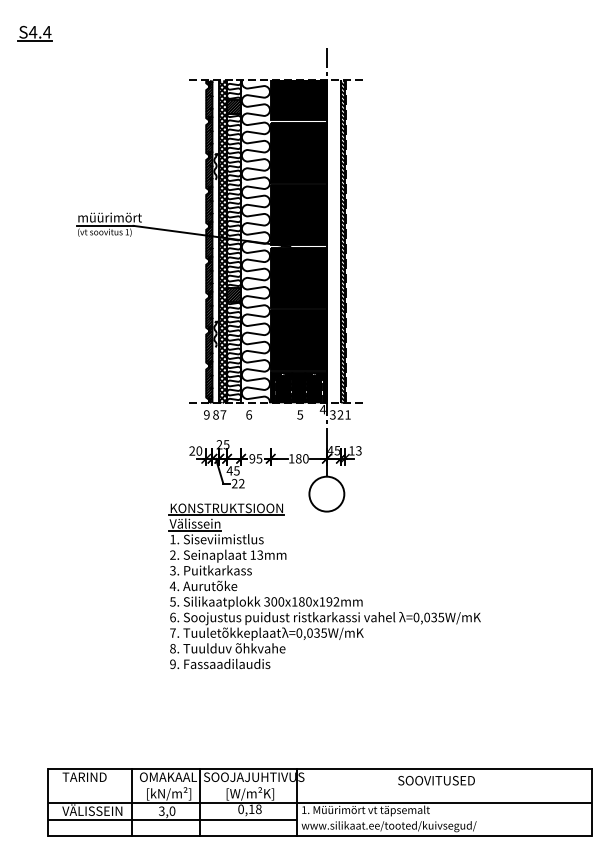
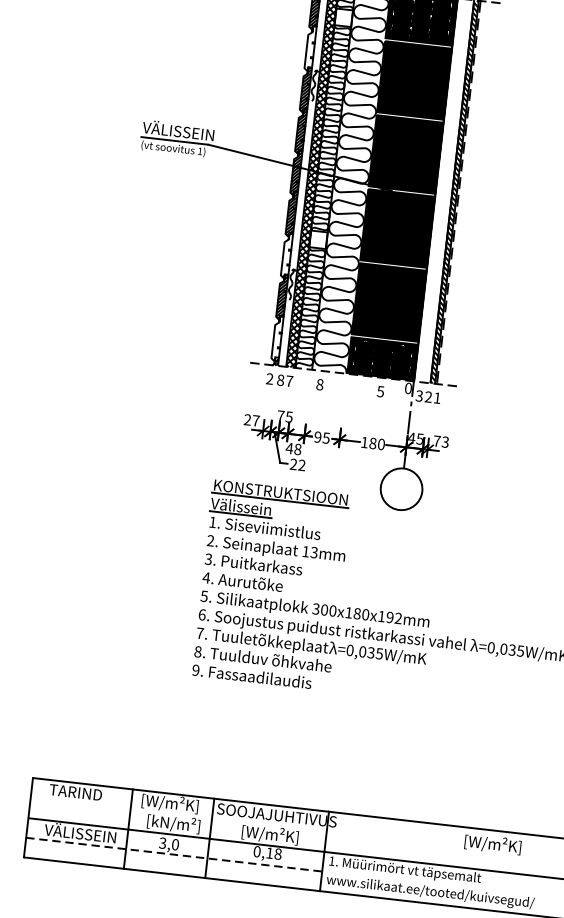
hatch: (234, 107) -> (344, 17), removed
hatch: (209, 136) -> (310, 48), removed
text: (109, 216) -> (181, 130), müürimört -> VÄLISSEIN
hatch: (234, 294) -> (318, 239), removed
hatch: (209, 311) -> (286, 256), removed
hatch: (209, 380) -> (277, 338), removed
text: (322, 409) -> (407, 388), 4 -> 0
text: (206, 414) -> (269, 378), 9 -> 2
text: (249, 414) -> (320, 384), 6 -> 8
text: (219, 444) -> (280, 415), 25 -> 75
text: (199, 450) -> (256, 420), 20 -> 27
text: (351, 450) -> (436, 440), 13 -> 73
text: (236, 470) -> (297, 448), 45 -> 48
text: (168, 777) -> (175, 804), OMAKAAL -> [W/m²K]
text: (436, 780) -> (492, 843), SOOVITUSED -> [W/m²K]
line: (172, 819) -> (174, 854), solid -> dashed

